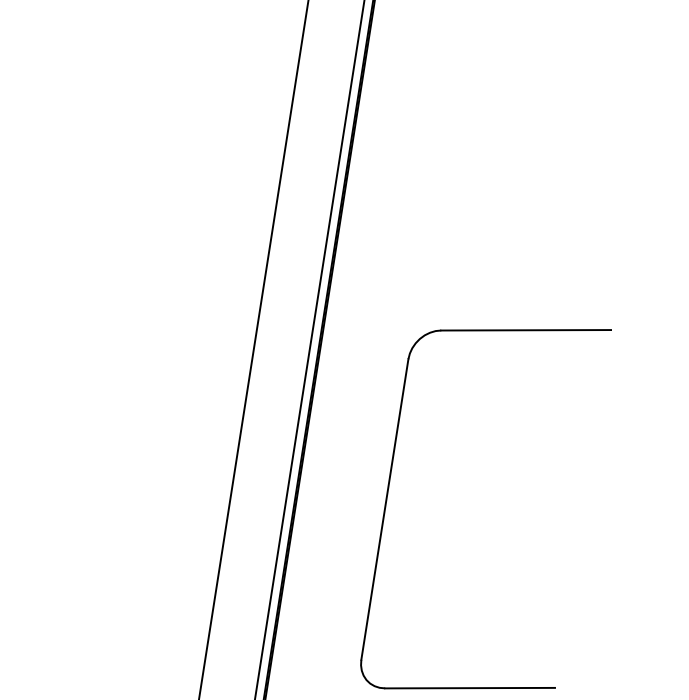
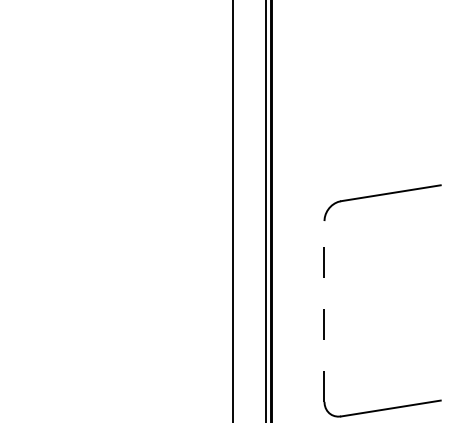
line: (385, 507) -> (324, 310), solid -> dashed

